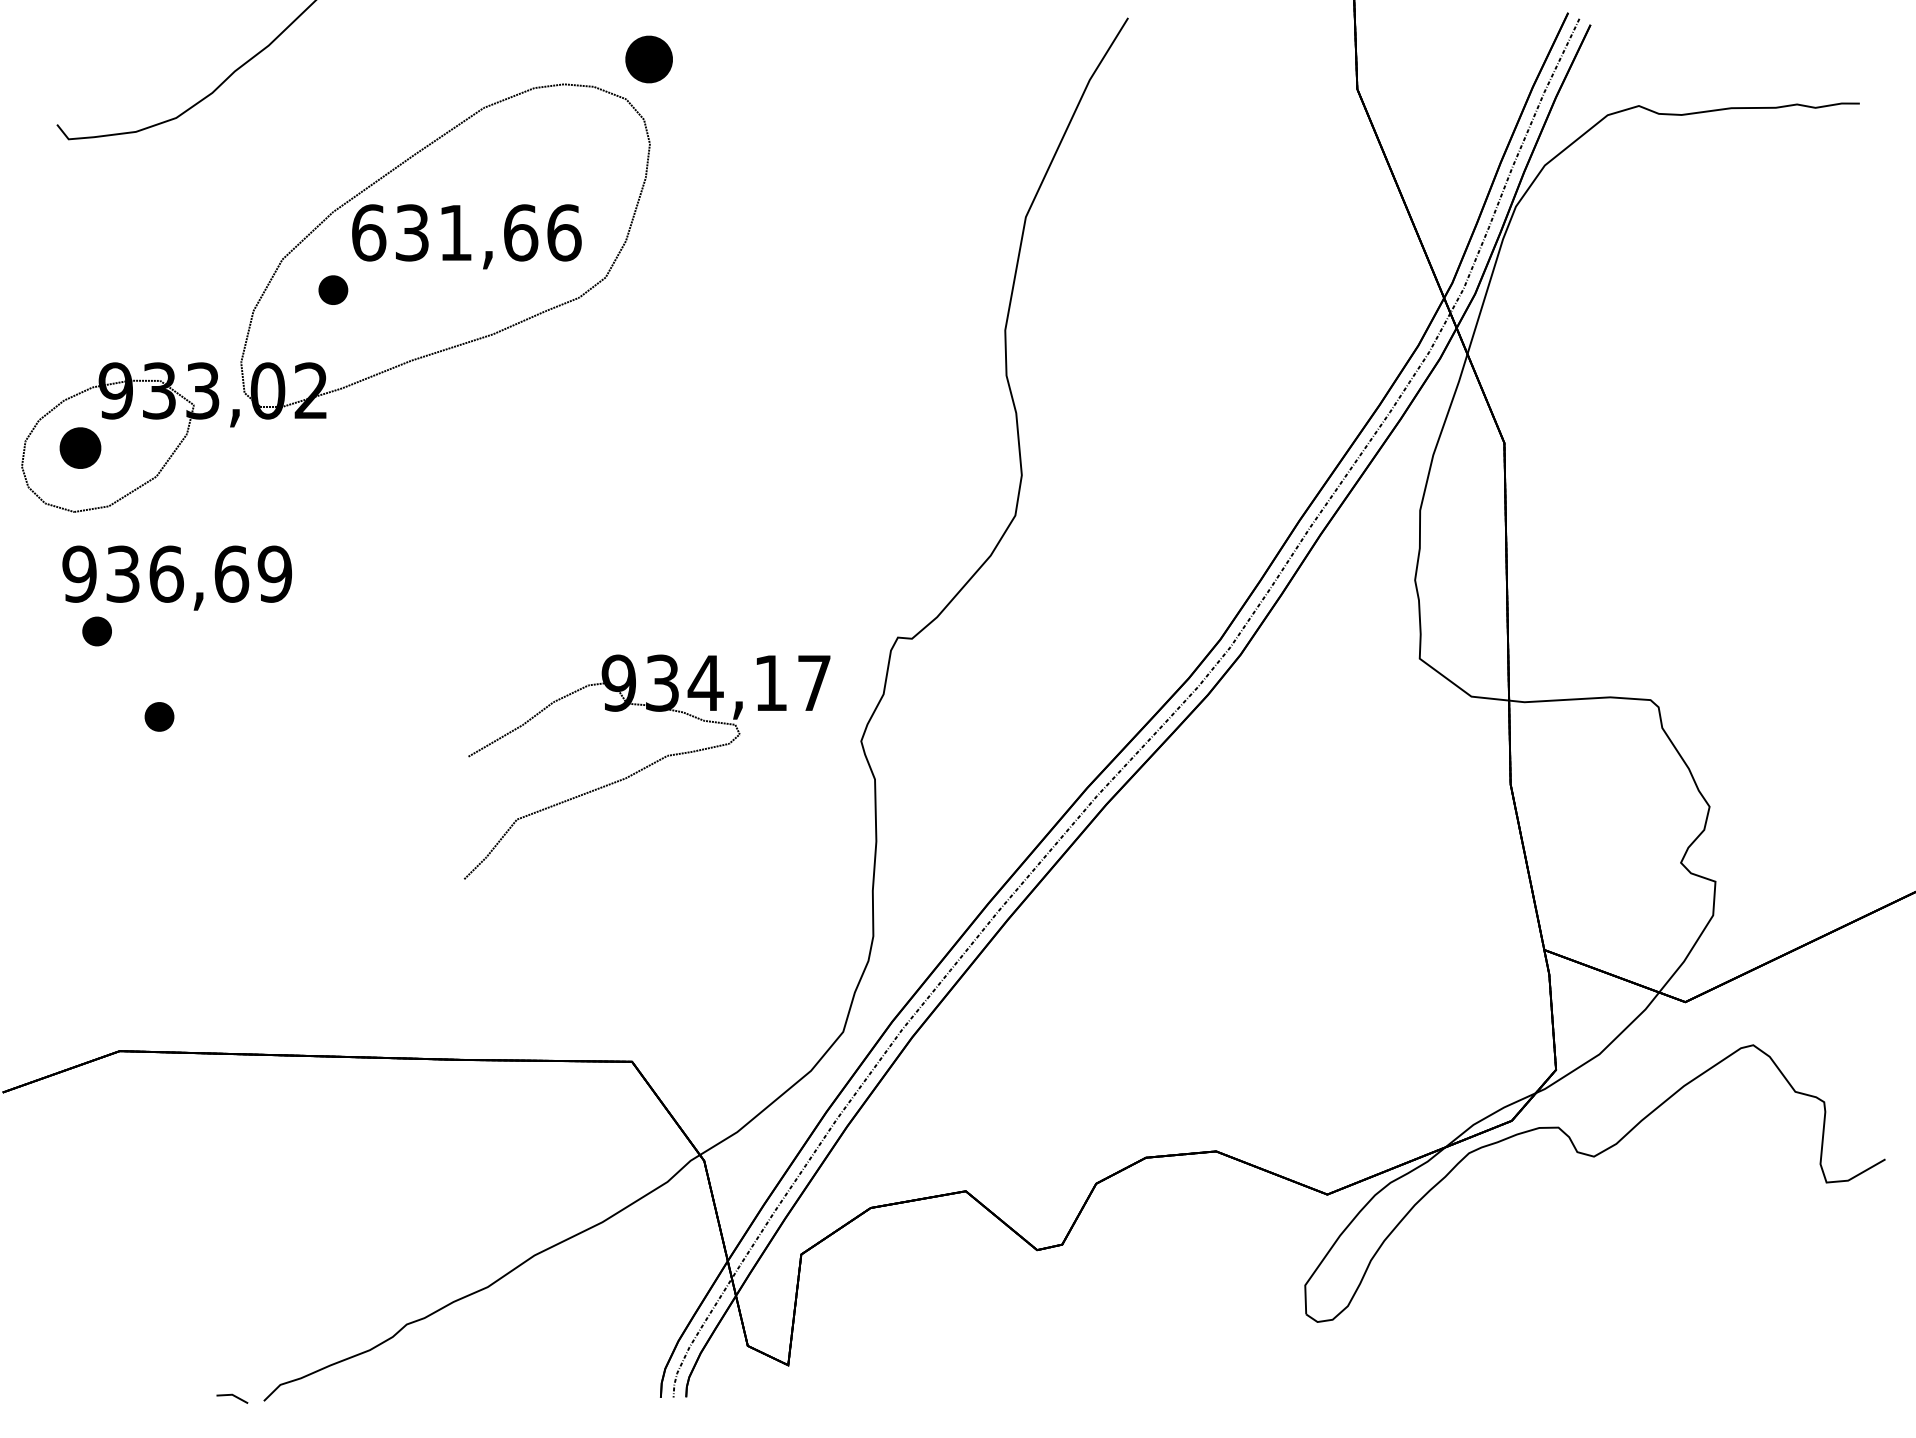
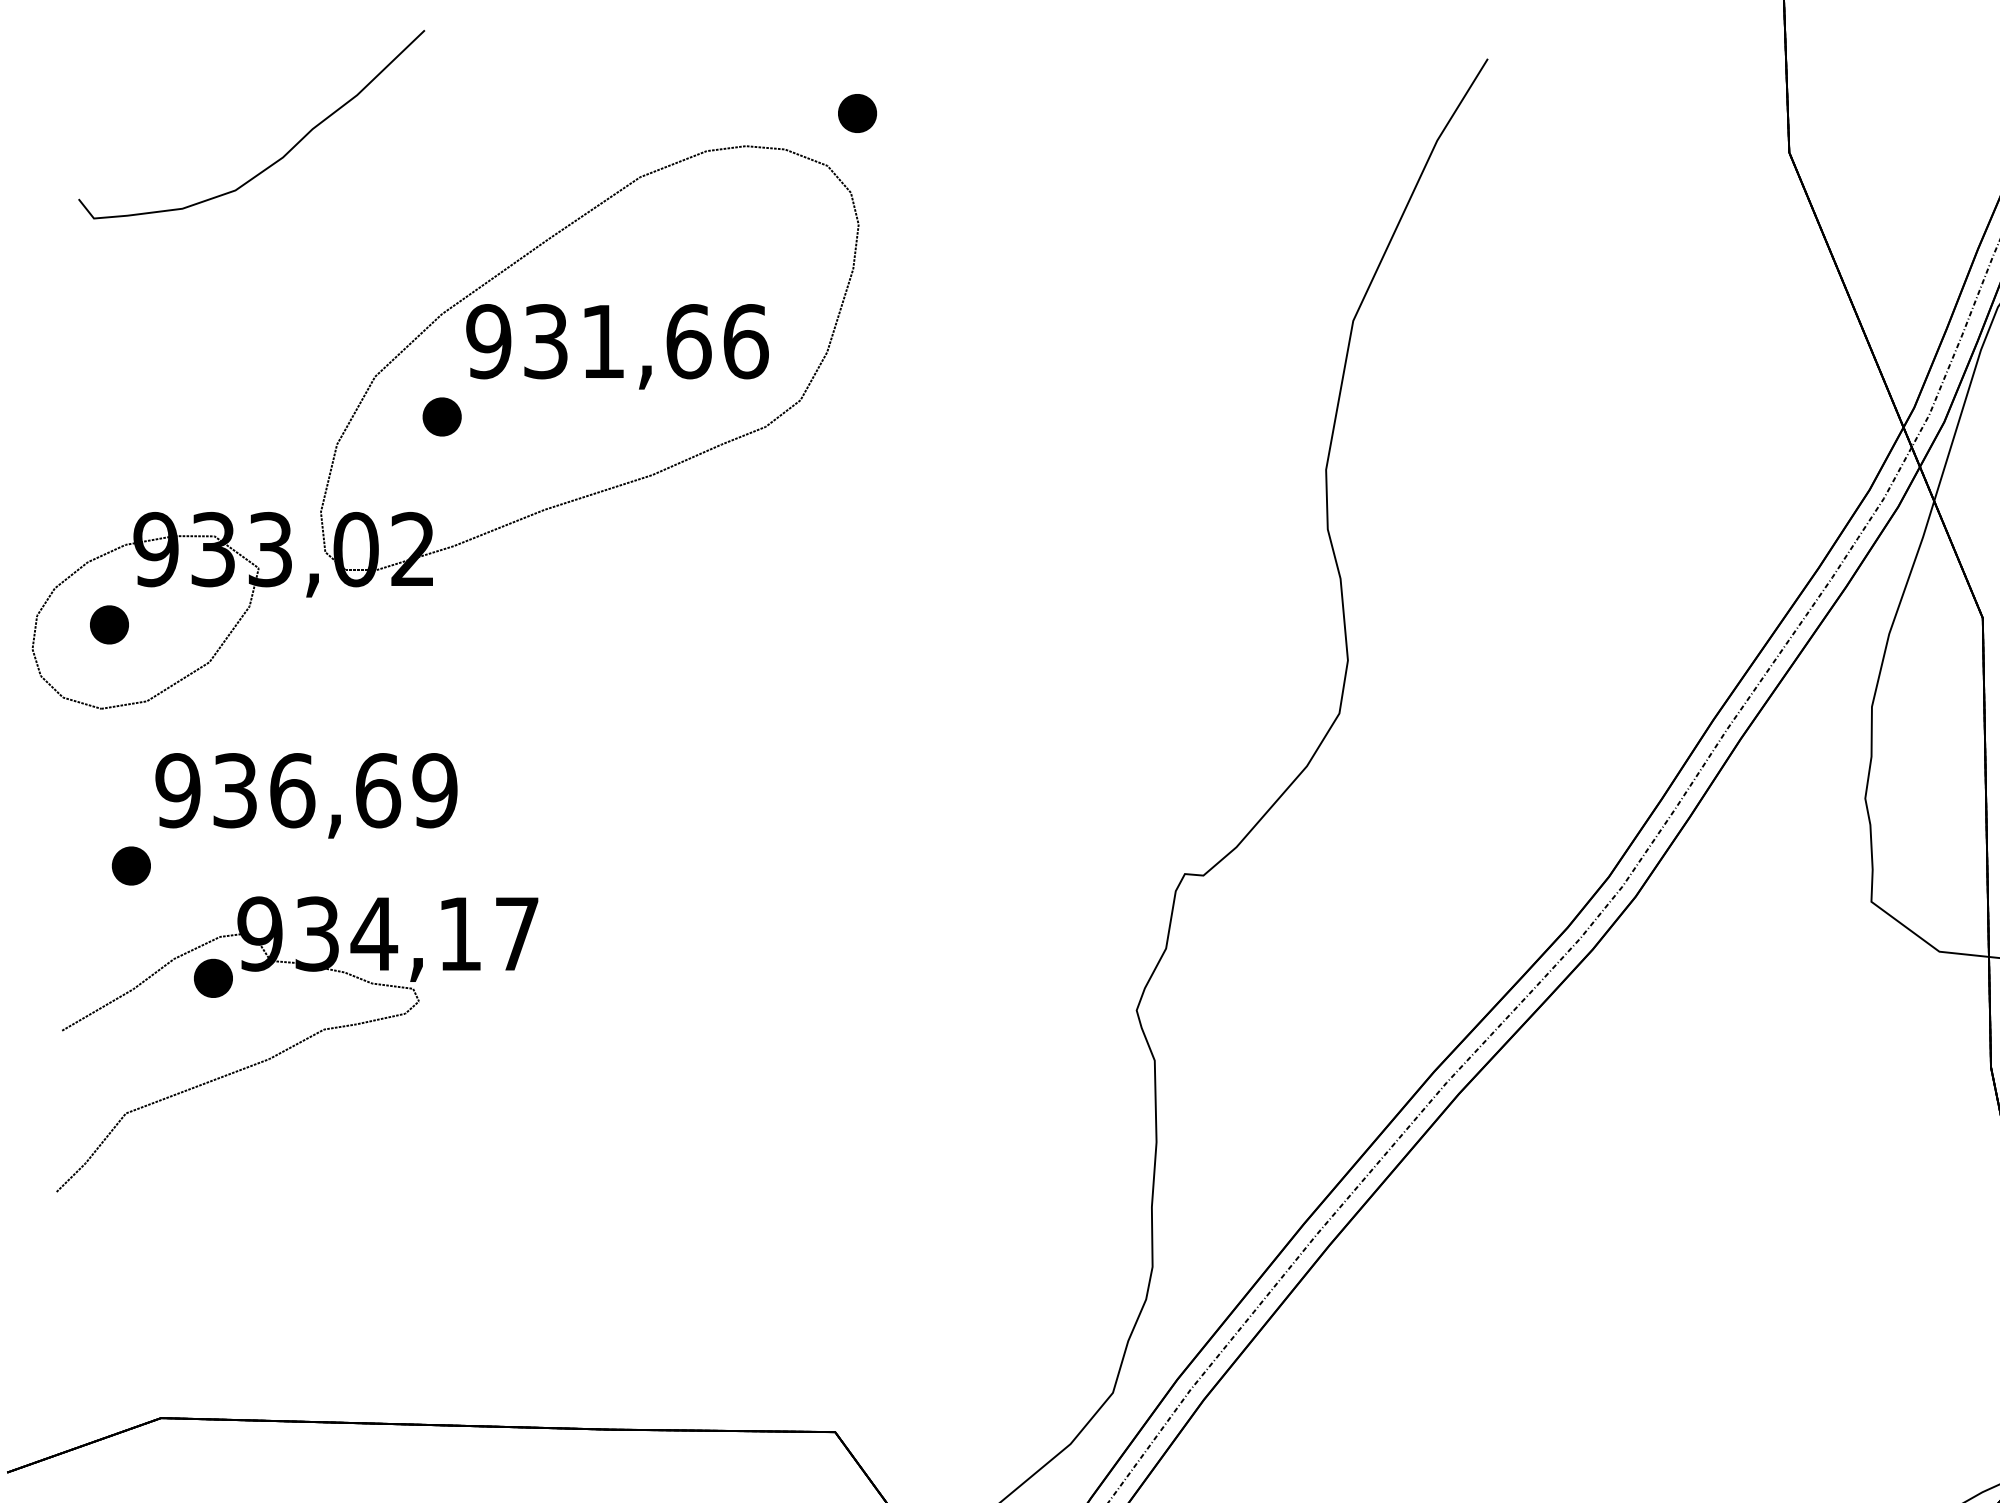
part: (648, 59) -> (856, 113), size x0.62
text: (368, 232) -> (488, 341), 631,66 -> 931,66
part: (80, 448) -> (109, 625), size x0.71
text: (176, 577) -> (305, 794), moved
part: (647, 766) -> (297, 1043), moved

